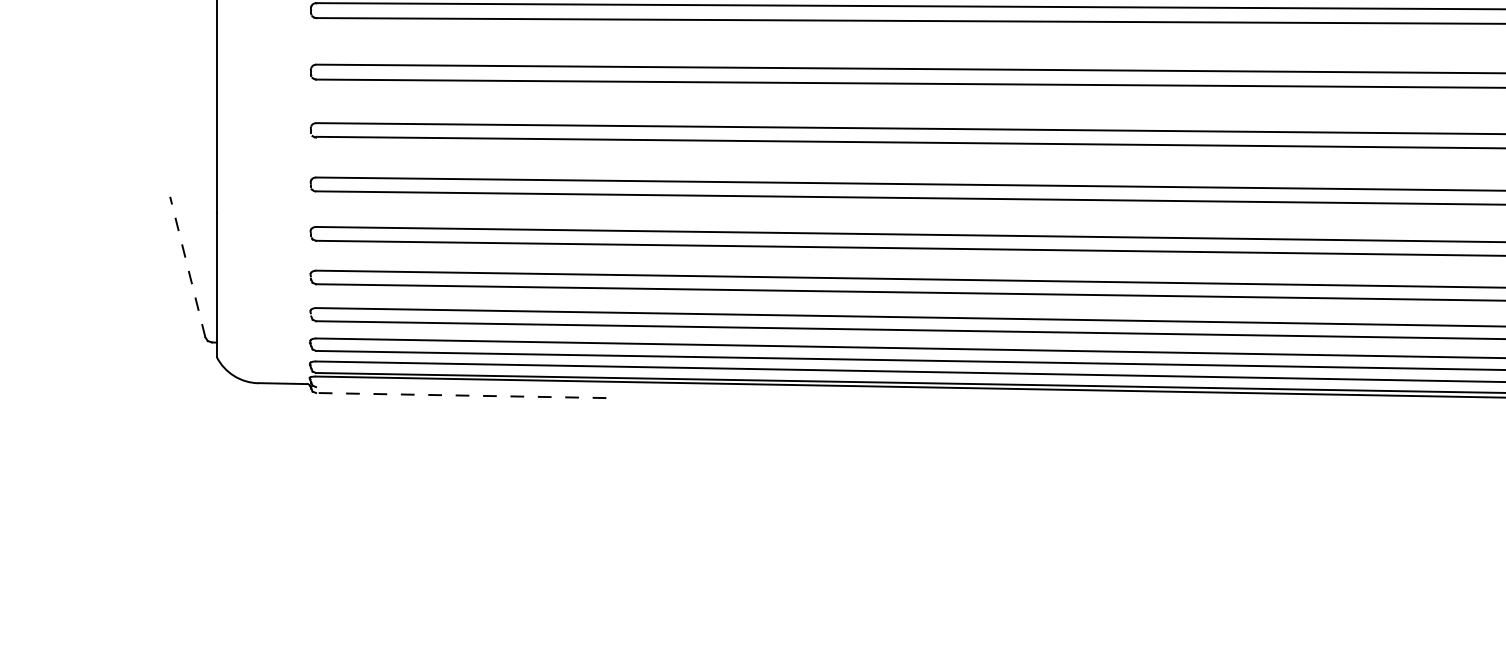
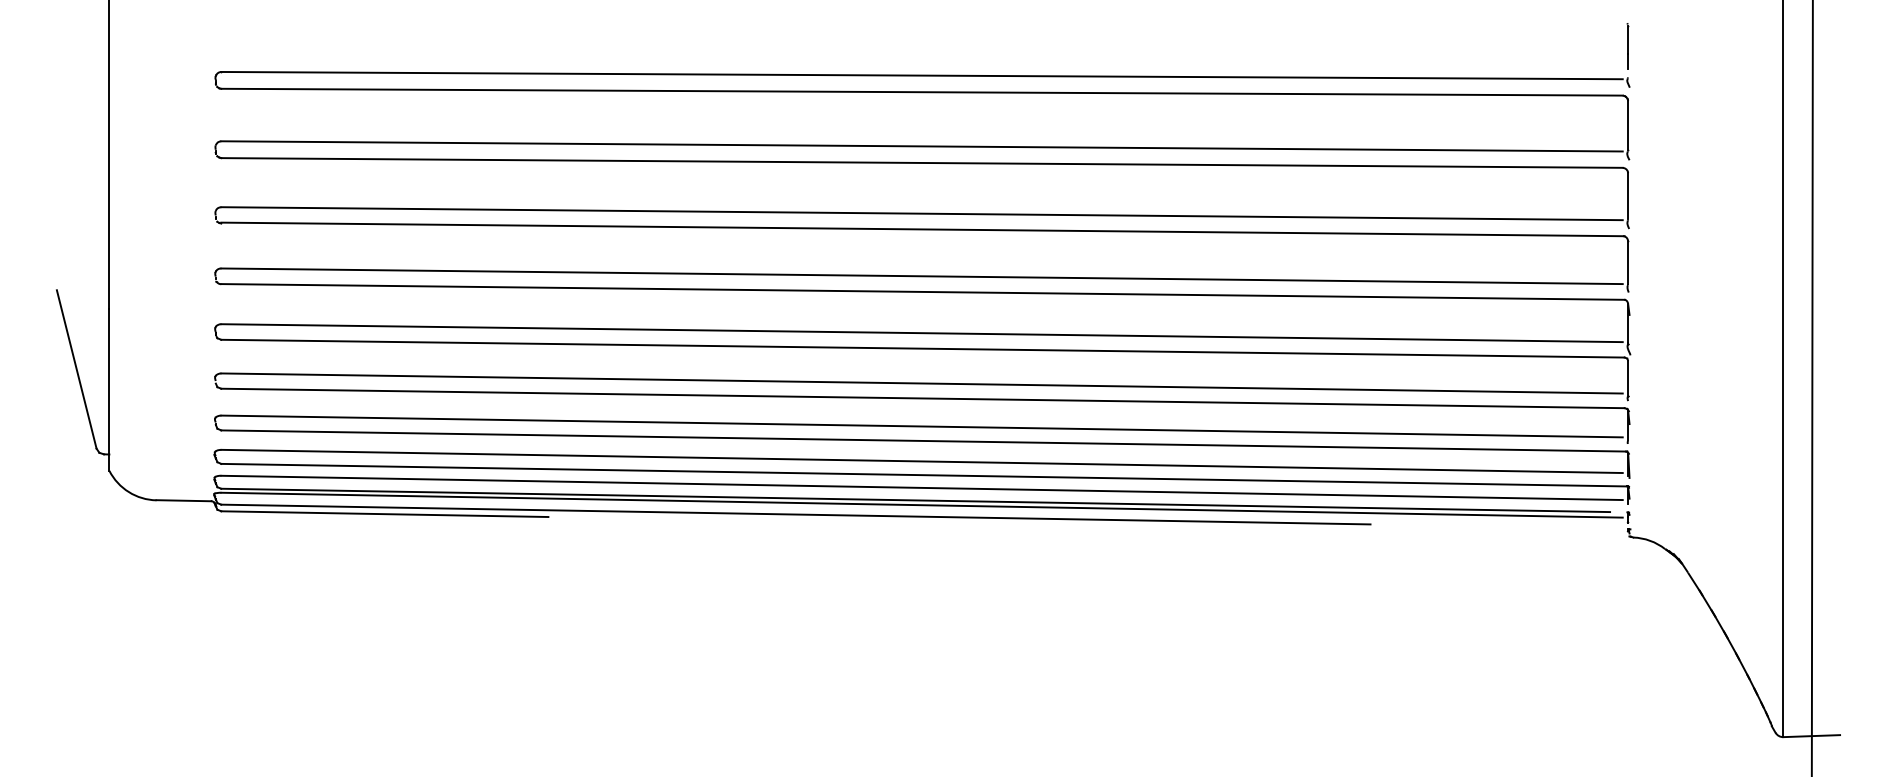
line: (187, 267) -> (76, 369), dashed -> solid
line: (460, 395) -> (384, 514), dashed -> solid
line: (825, 395) -> (795, 514), added

